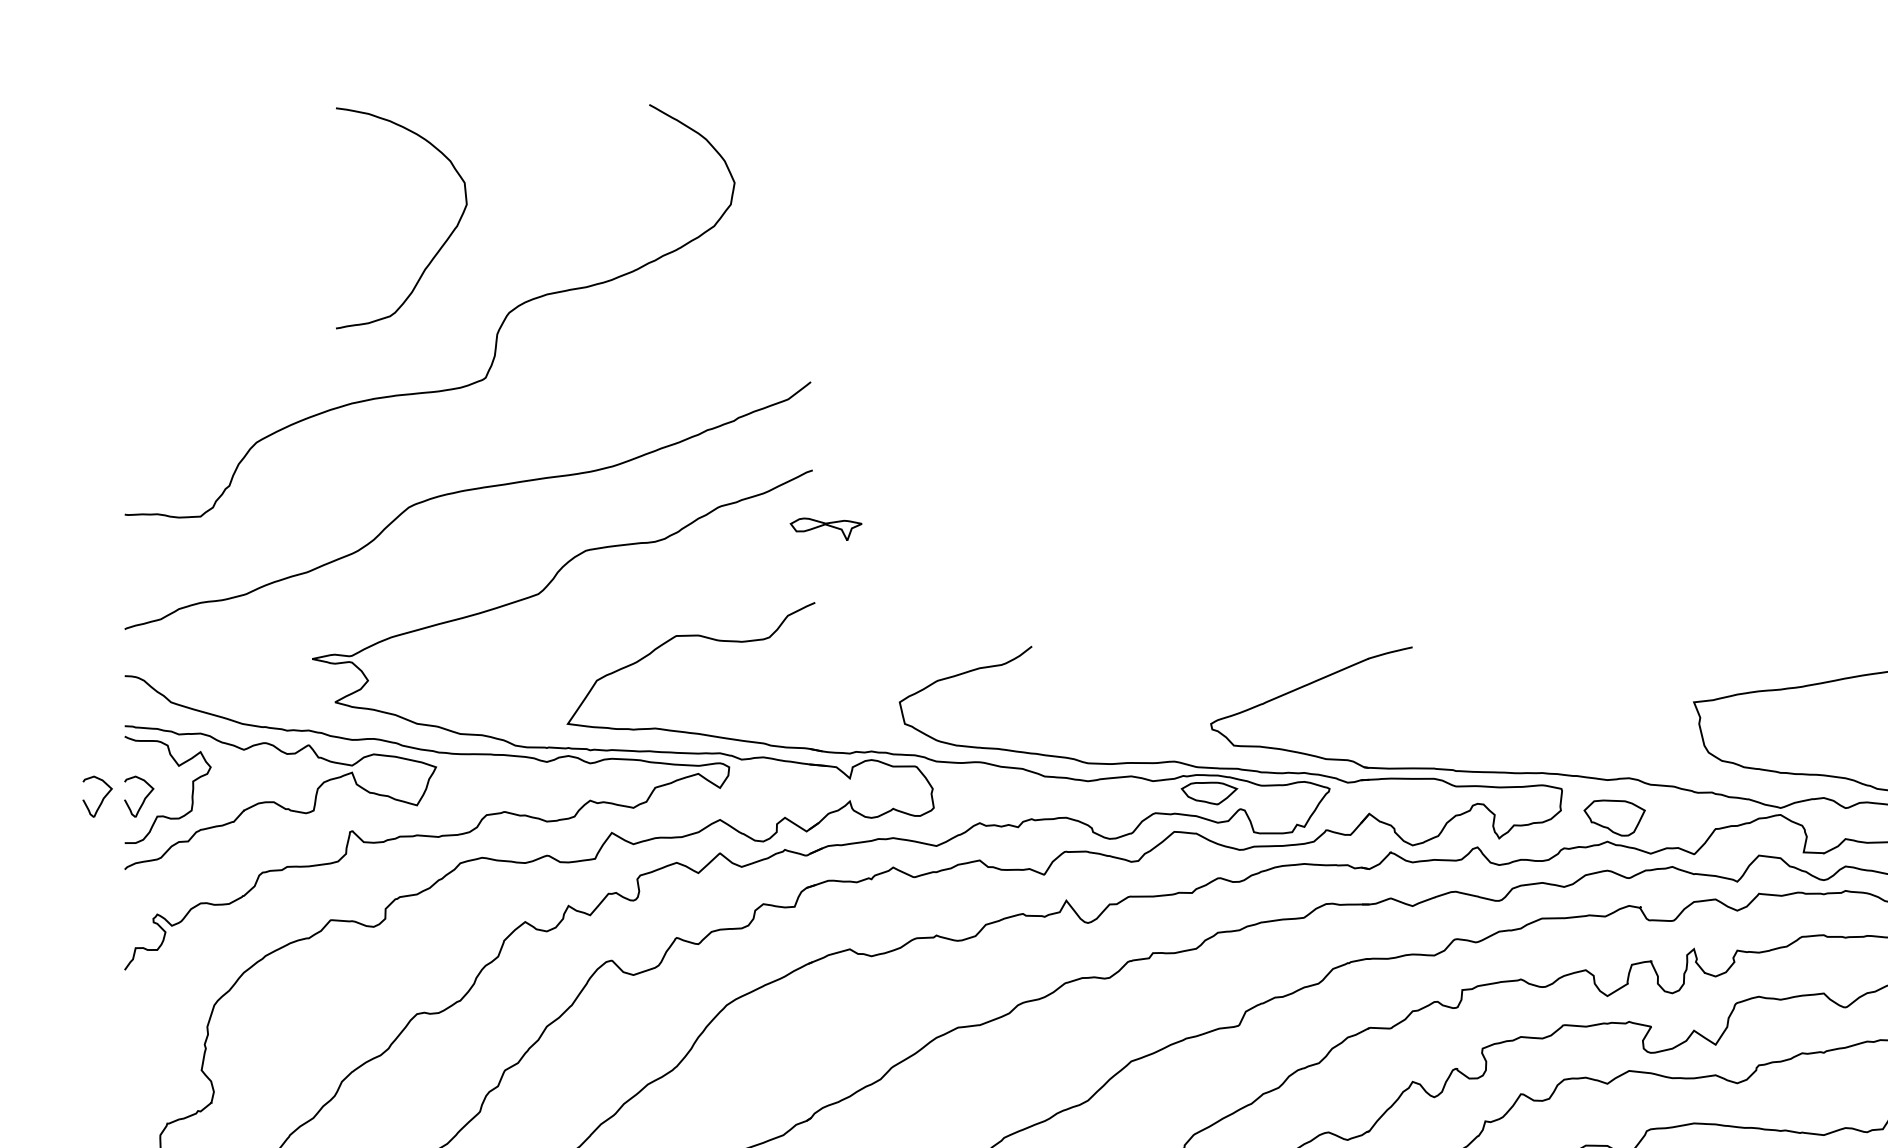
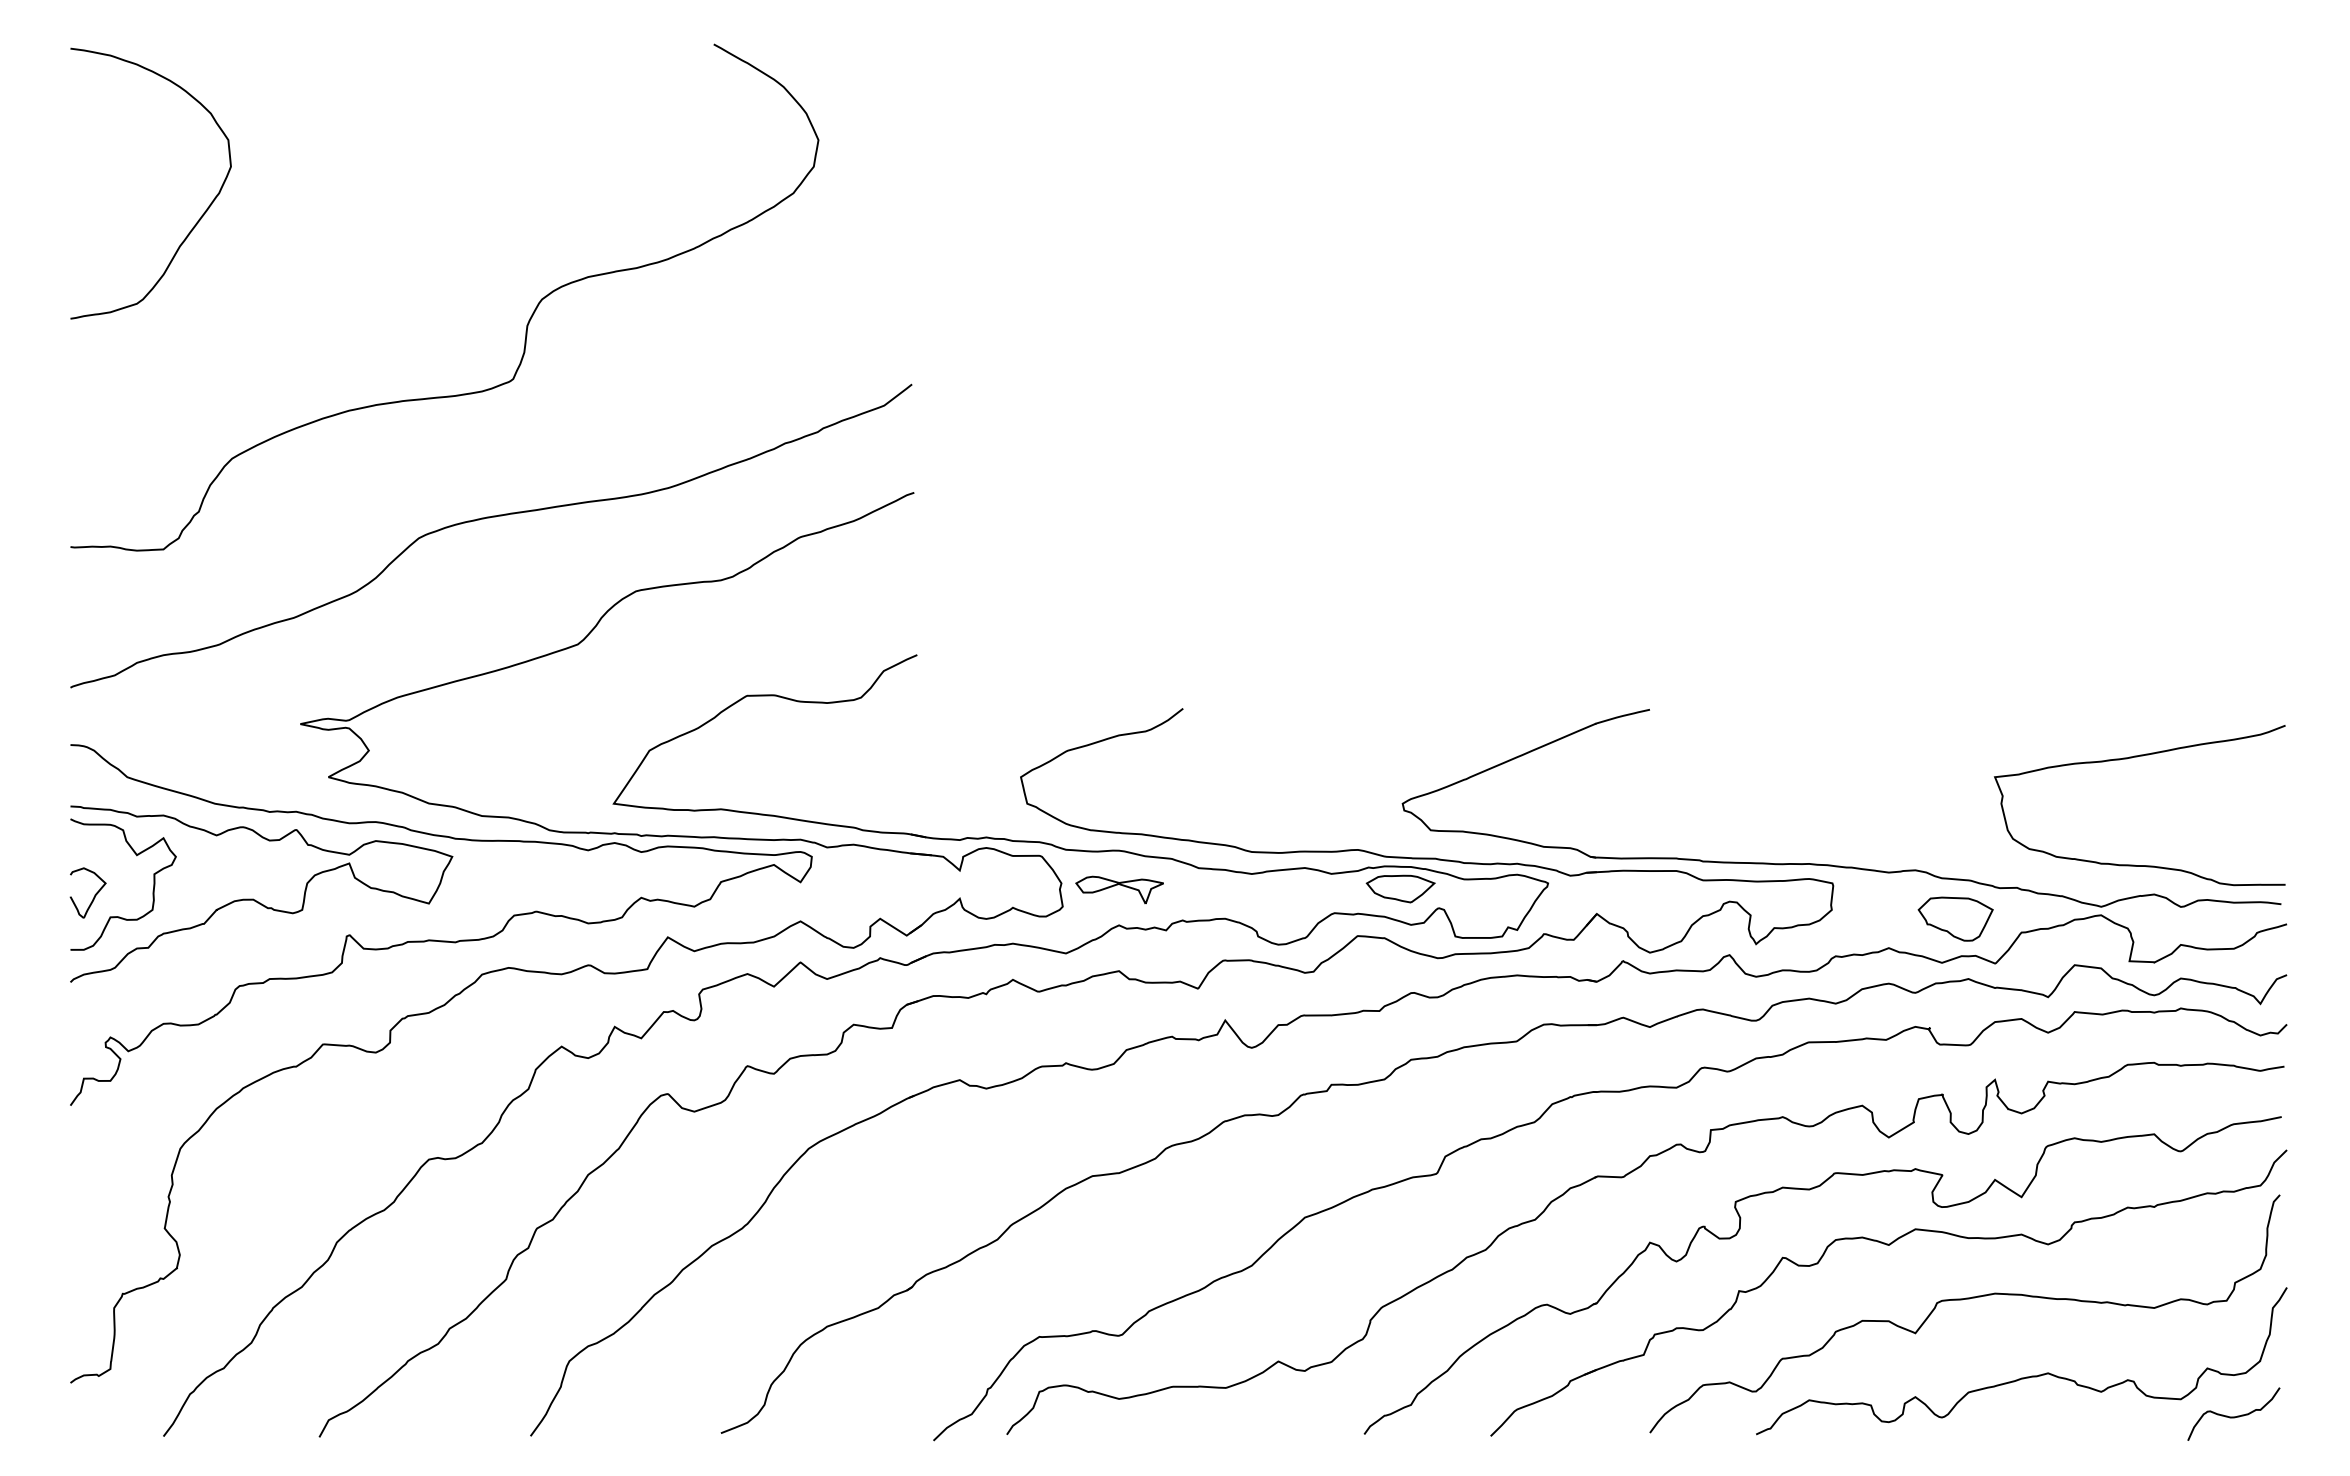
curve: (440, 247) -> (198, 219), moved
part: (826, 528) -> (1119, 889), moved
part: (102, 797) -> (43, 894), removed
part: (1614, 817) -> (1955, 918), moved

